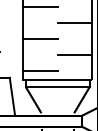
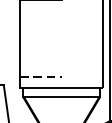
line: (74, 22) -> (81, 18), removed
line: (40, 38) -> (40, 38), removed
line: (74, 54) -> (81, 57), removed
line: (41, 70) -> (42, 76), solid -> dashed

